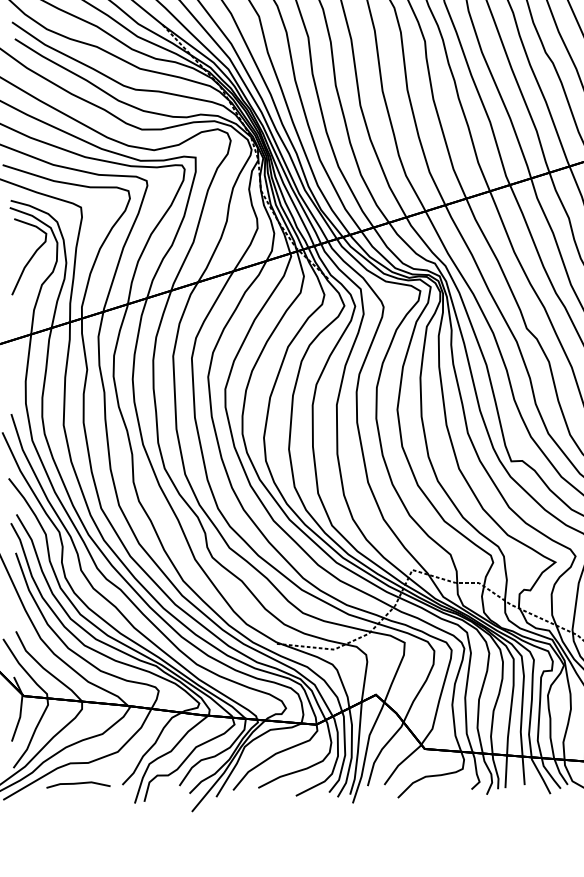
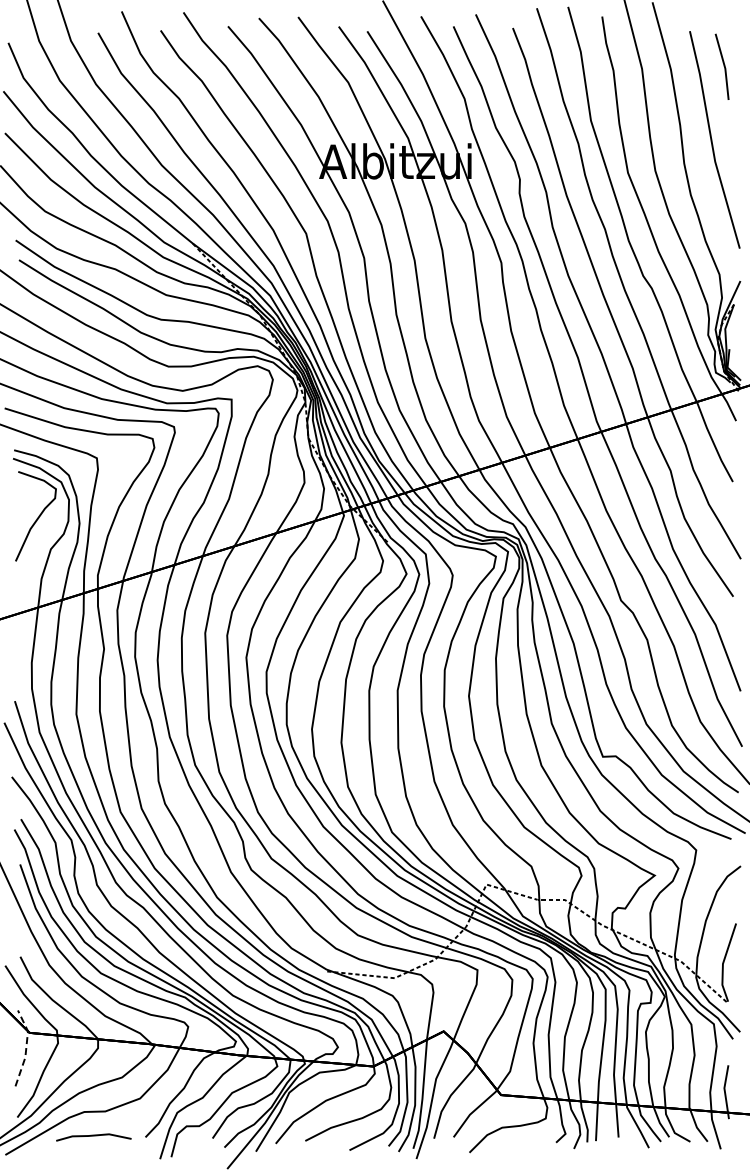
line: (21, 708) -> (26, 1047), solid -> dashed

